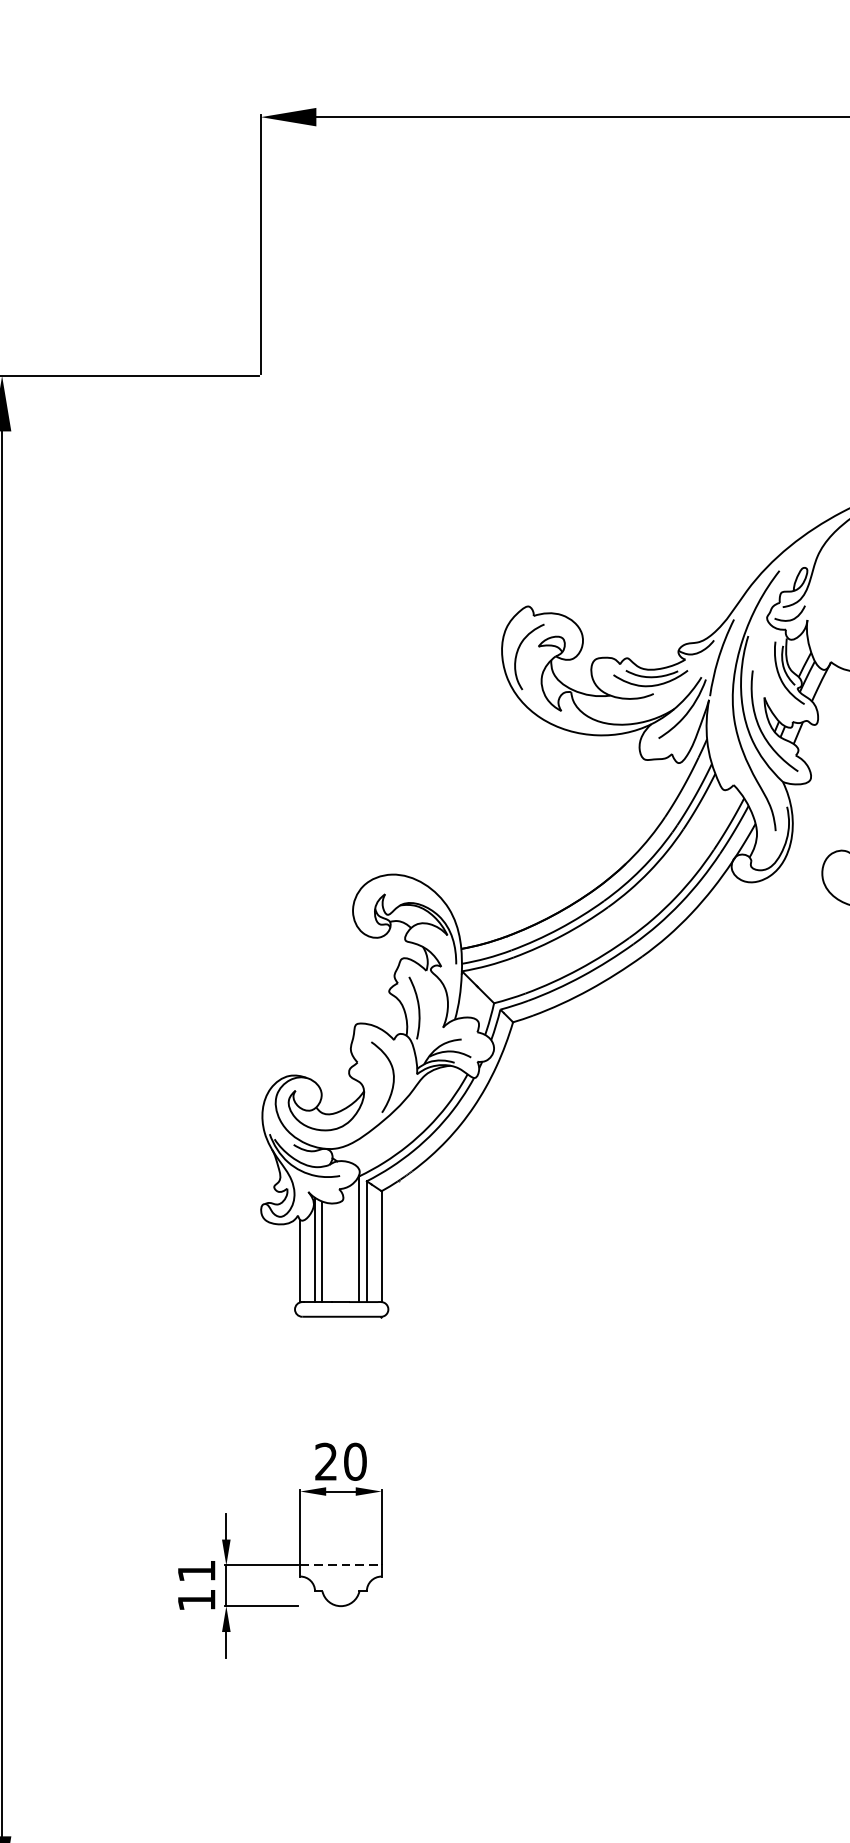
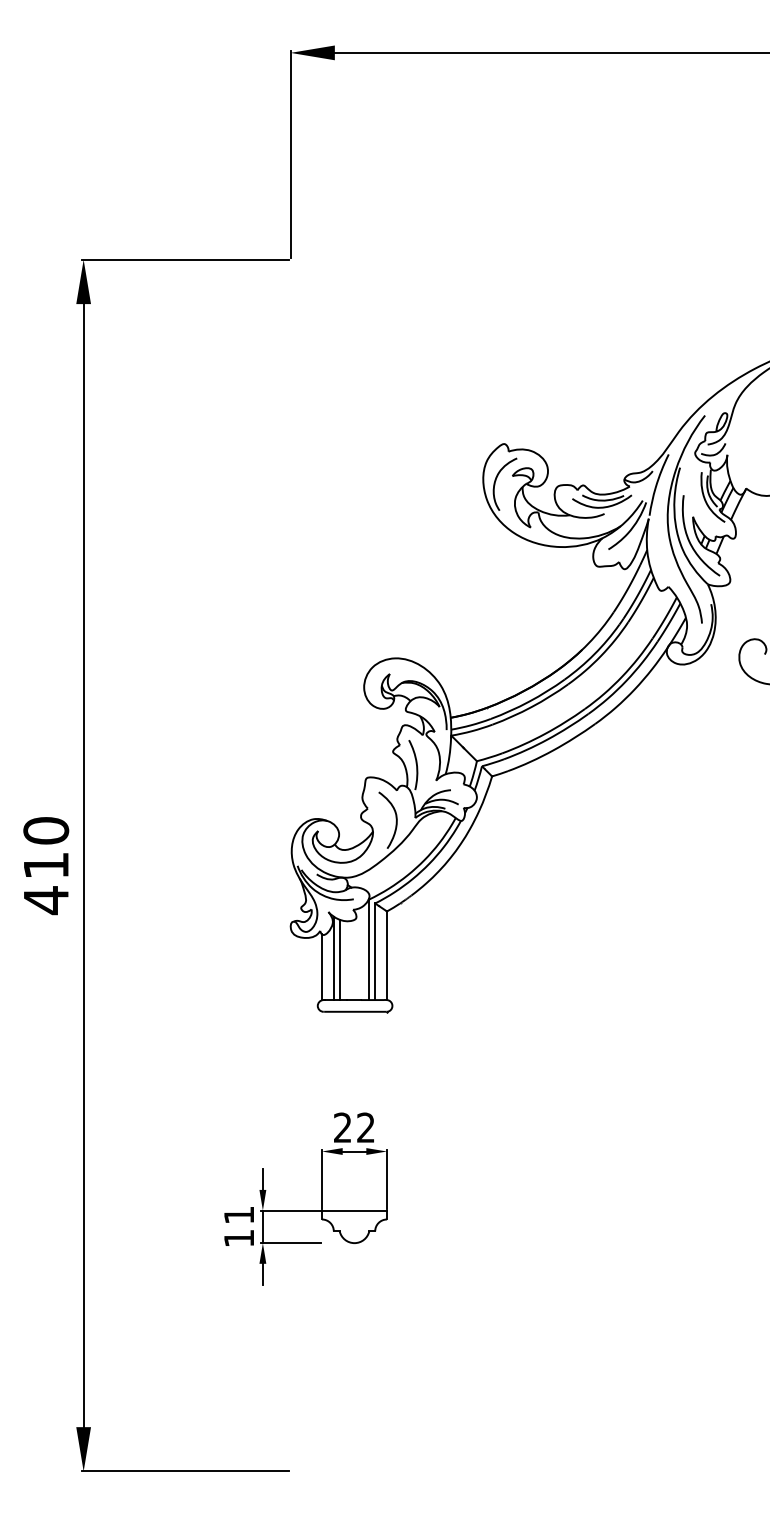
text: (355, 1461) -> (366, 1127), 20 -> 22
line: (340, 1565) -> (354, 1210), dashed -> solid

